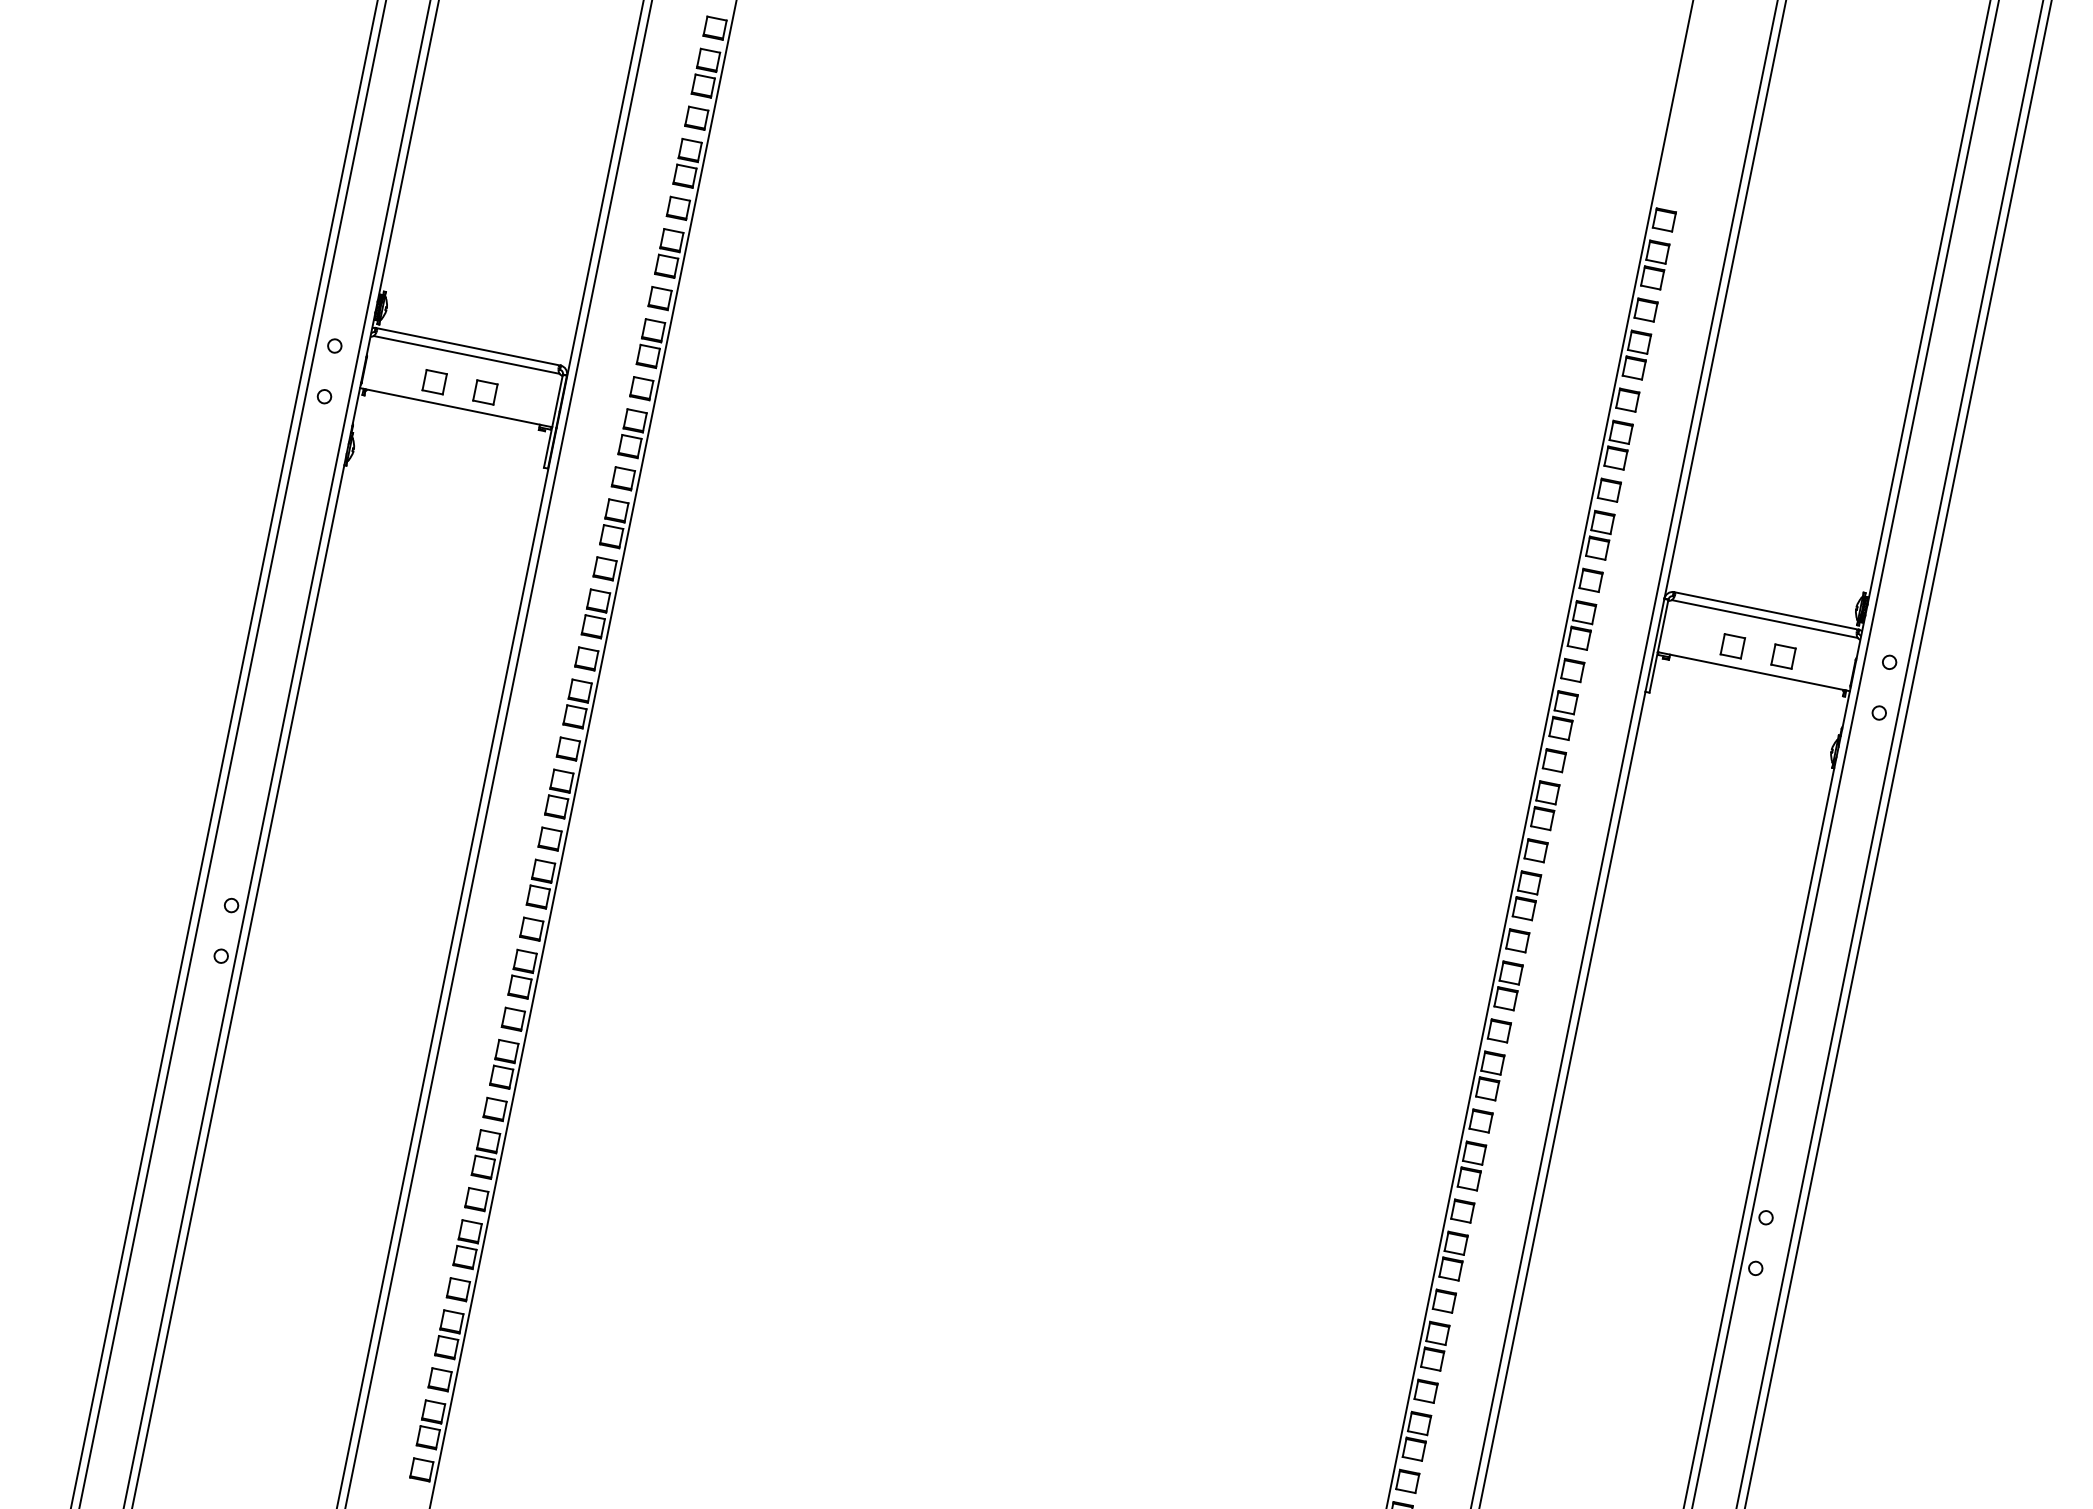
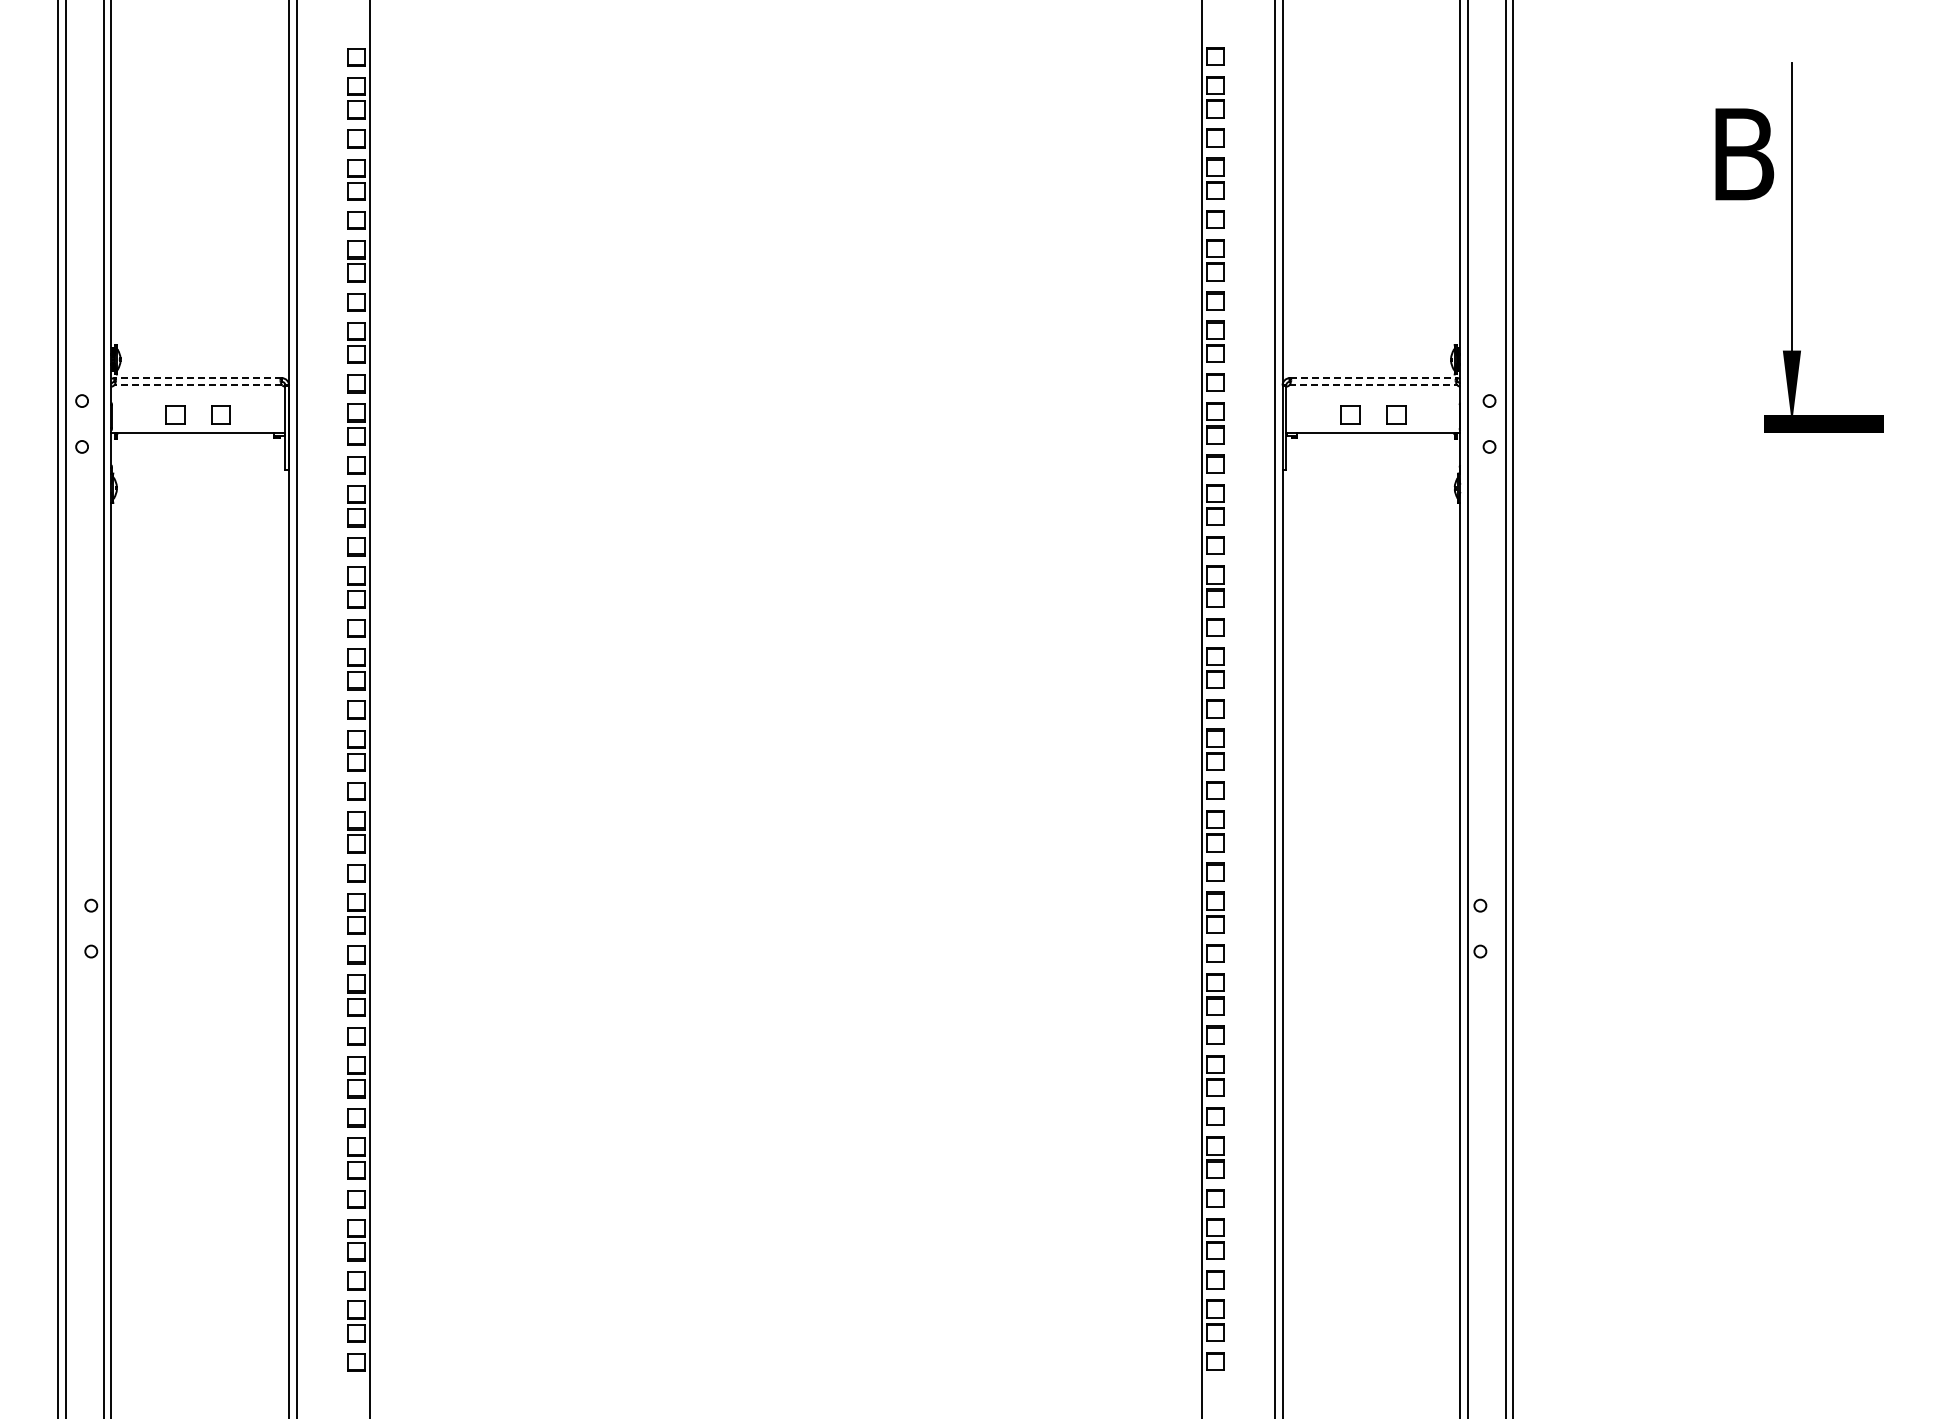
line: (467, 347) -> (197, 378), solid -> dashed
line: (465, 354) -> (197, 385), solid -> dashed
line: (1766, 611) -> (1373, 378), solid -> dashed
line: (1764, 619) -> (1373, 385), solid -> dashed

